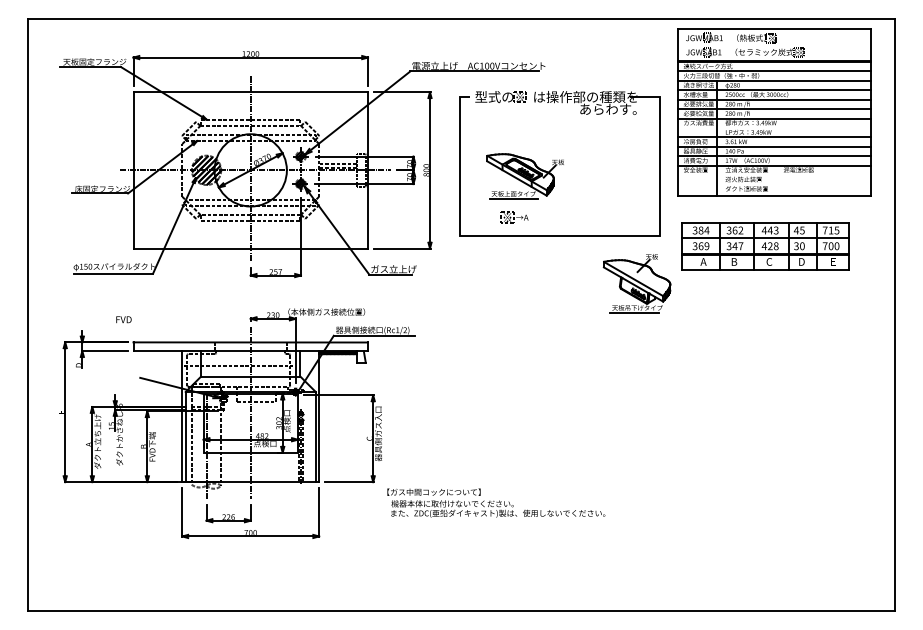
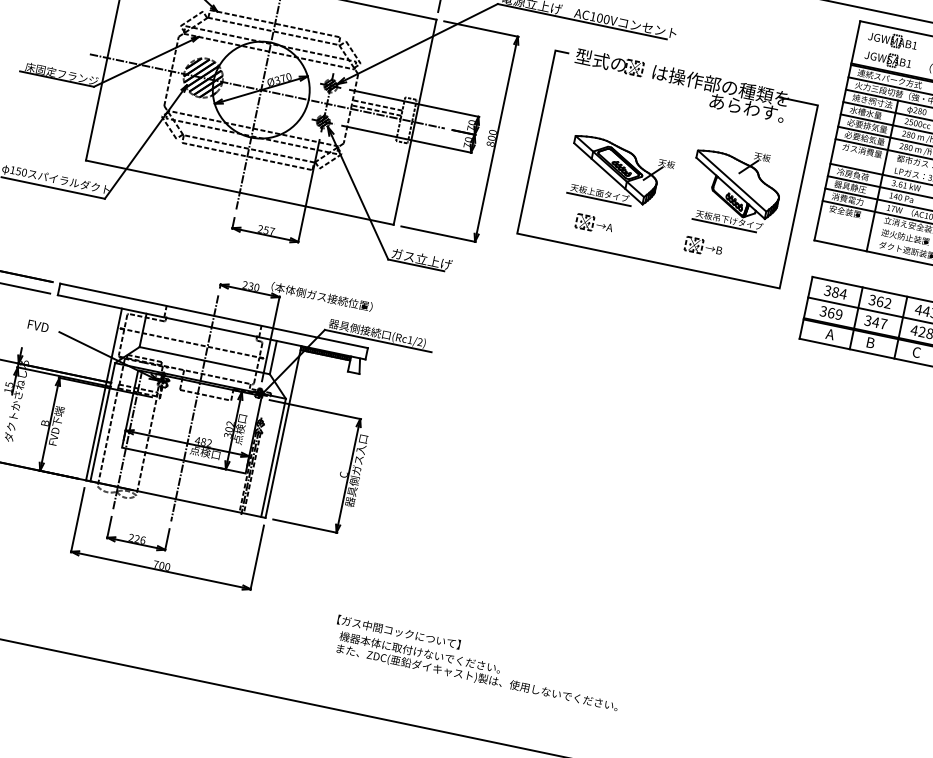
part: (597, 217) -> (703, 247), added
part: (636, 283) -> (734, 187), moved
text: (123, 319) -> (37, 325), moved
text: (496, 502) -> (478, 662), moved

